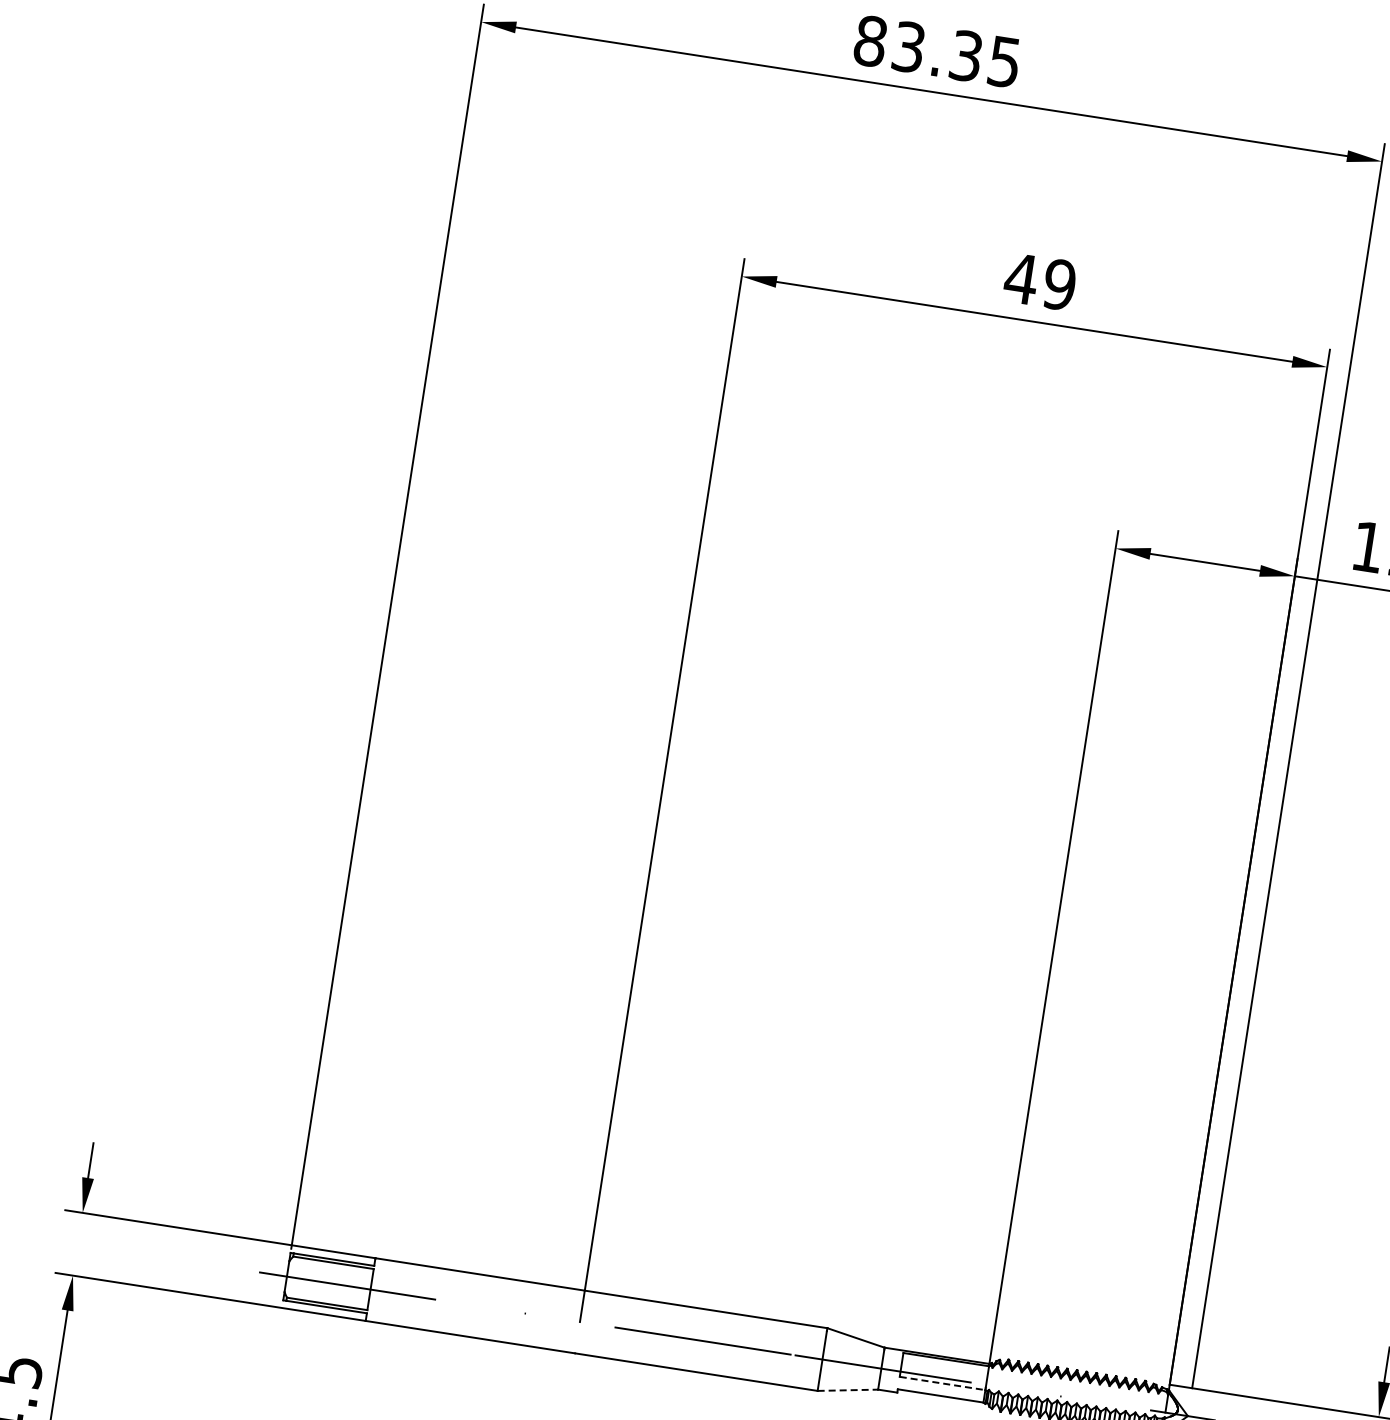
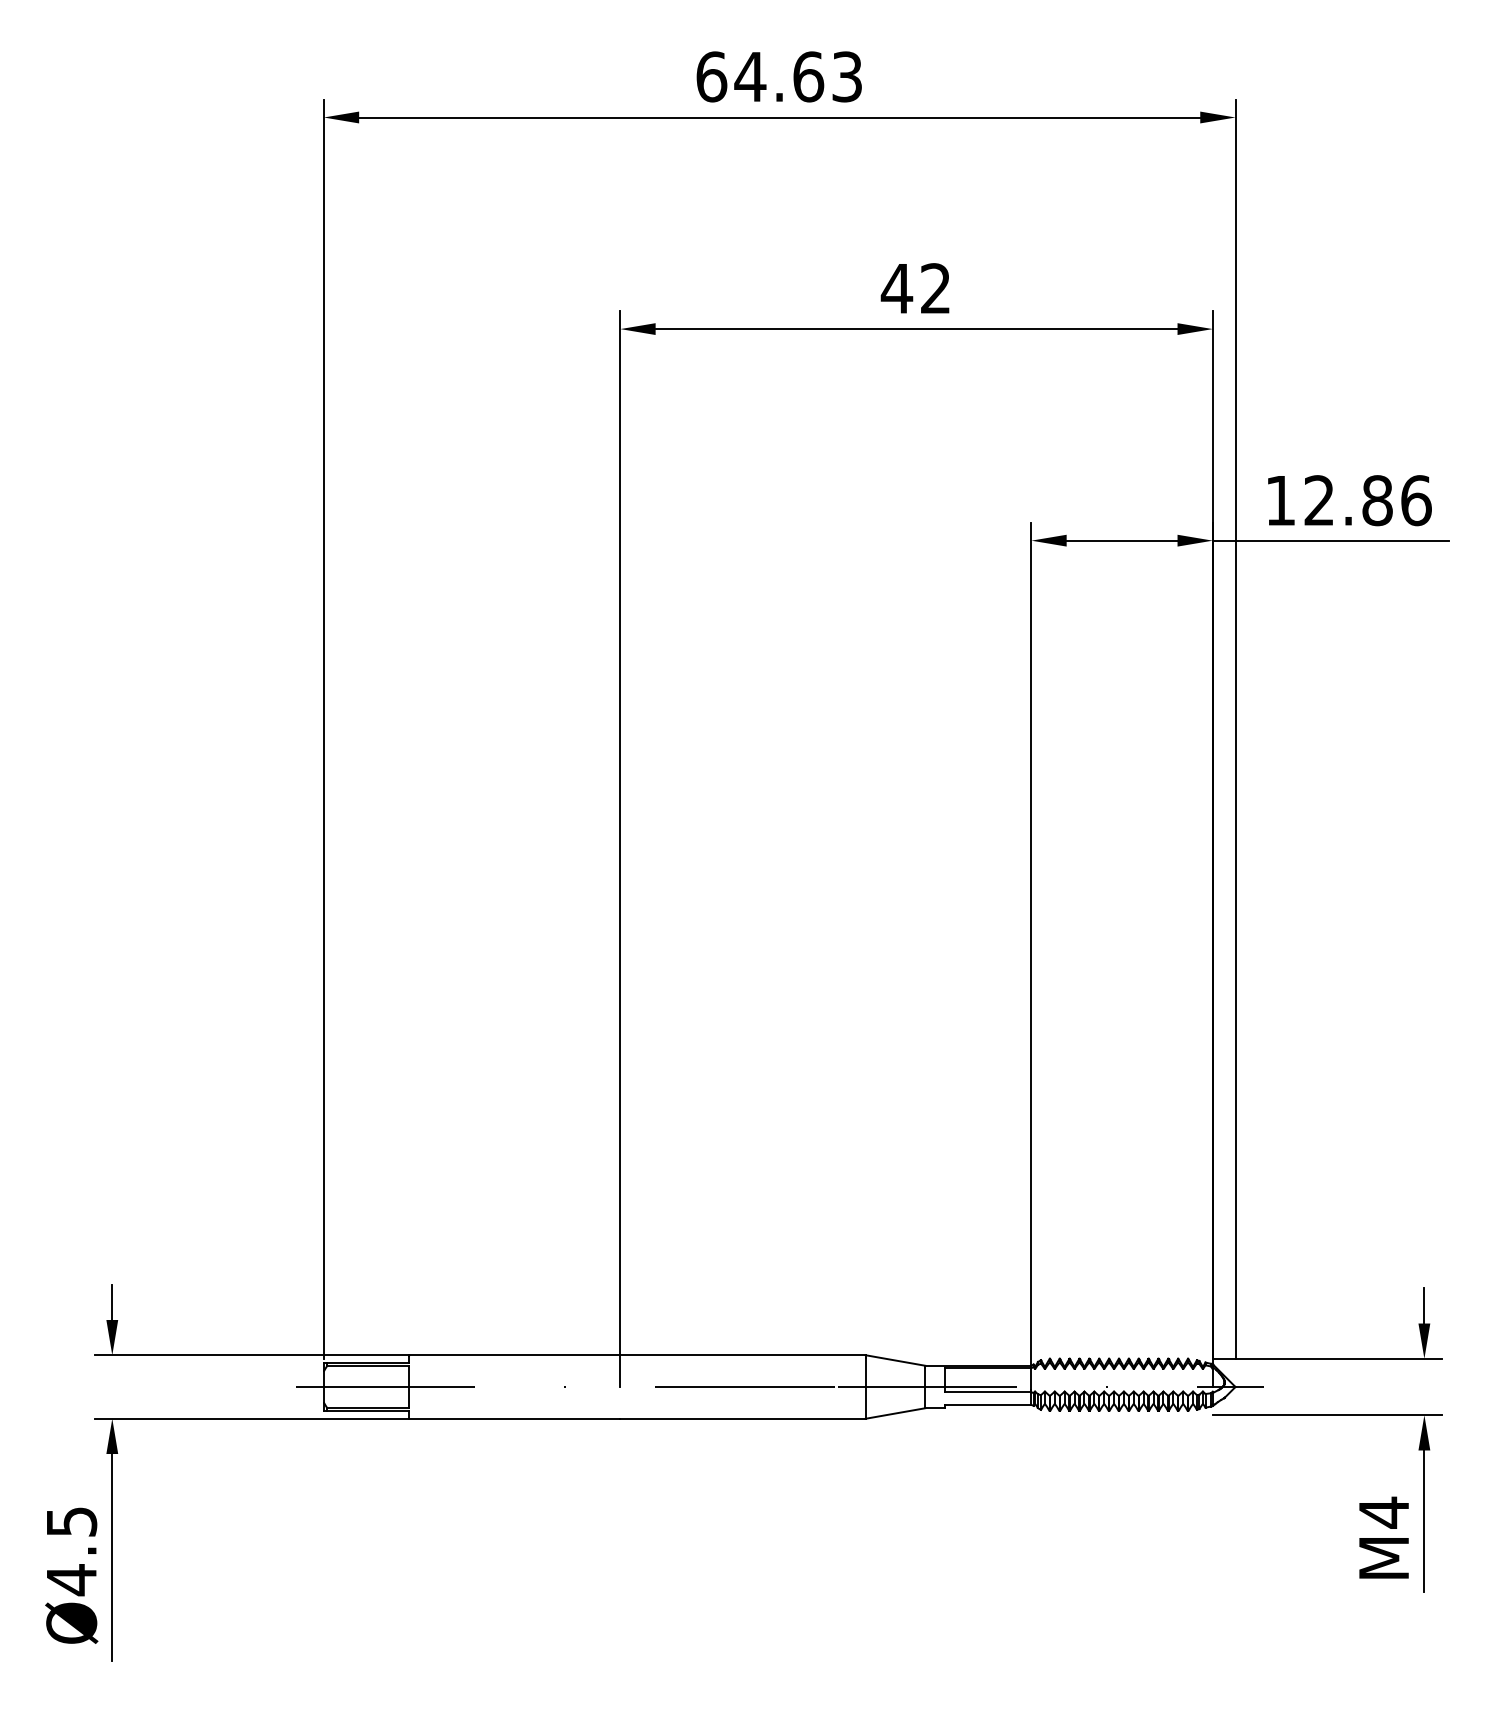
text: (936, 51) -> (778, 76), 83.35 -> 64.63
text: (1059, 284) -> (935, 288), 49 -> 42
line: (942, 1383) -> (988, 1392), dashed -> solid
line: (848, 1390) -> (896, 1413), dashed -> solid

